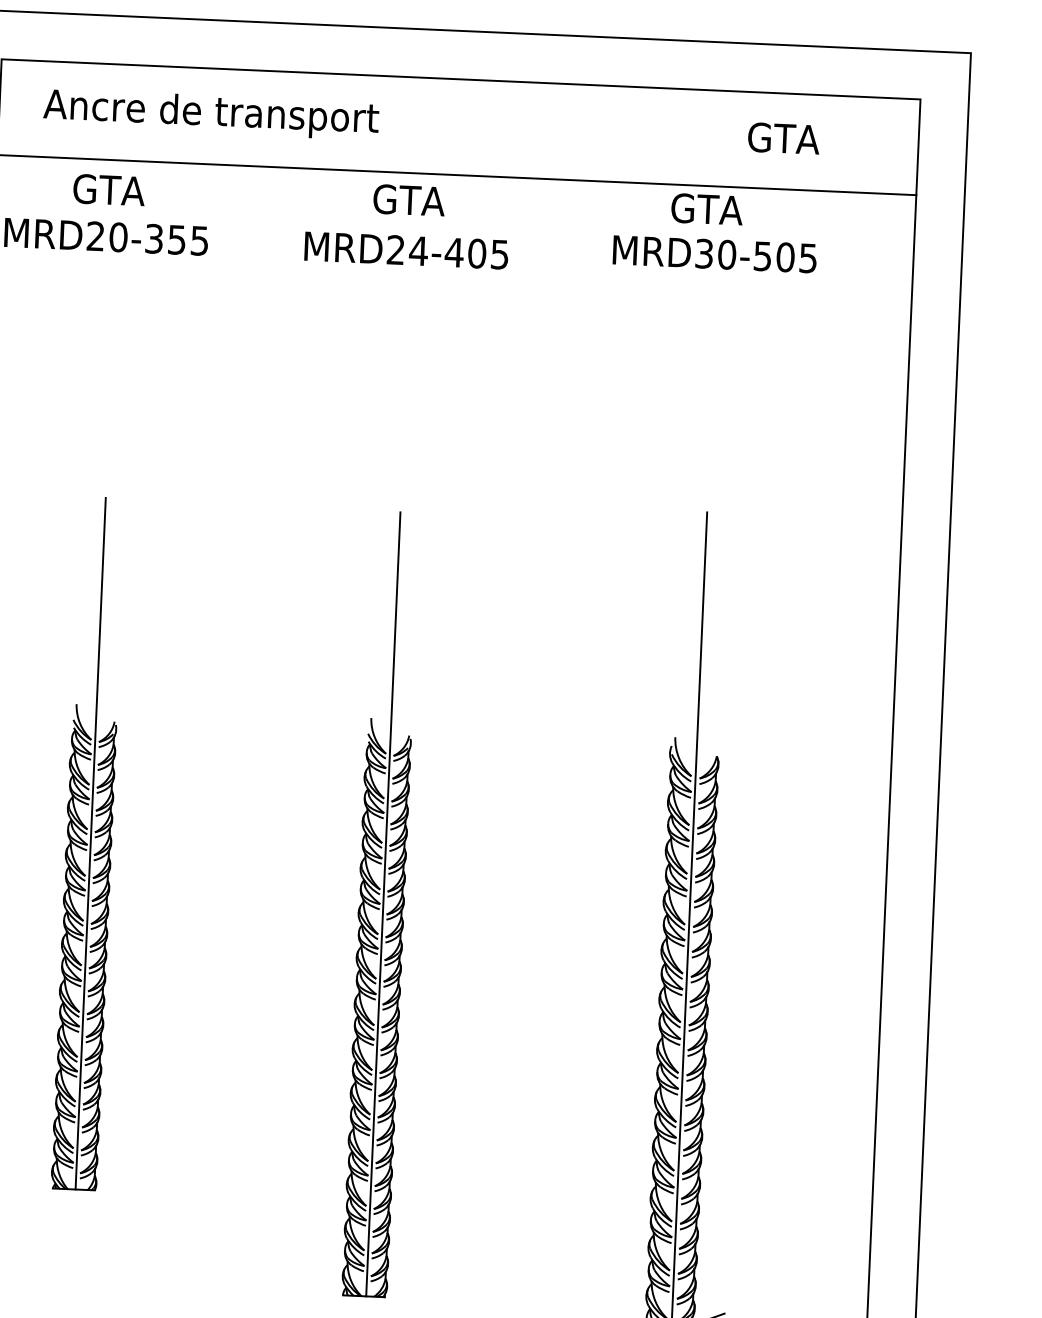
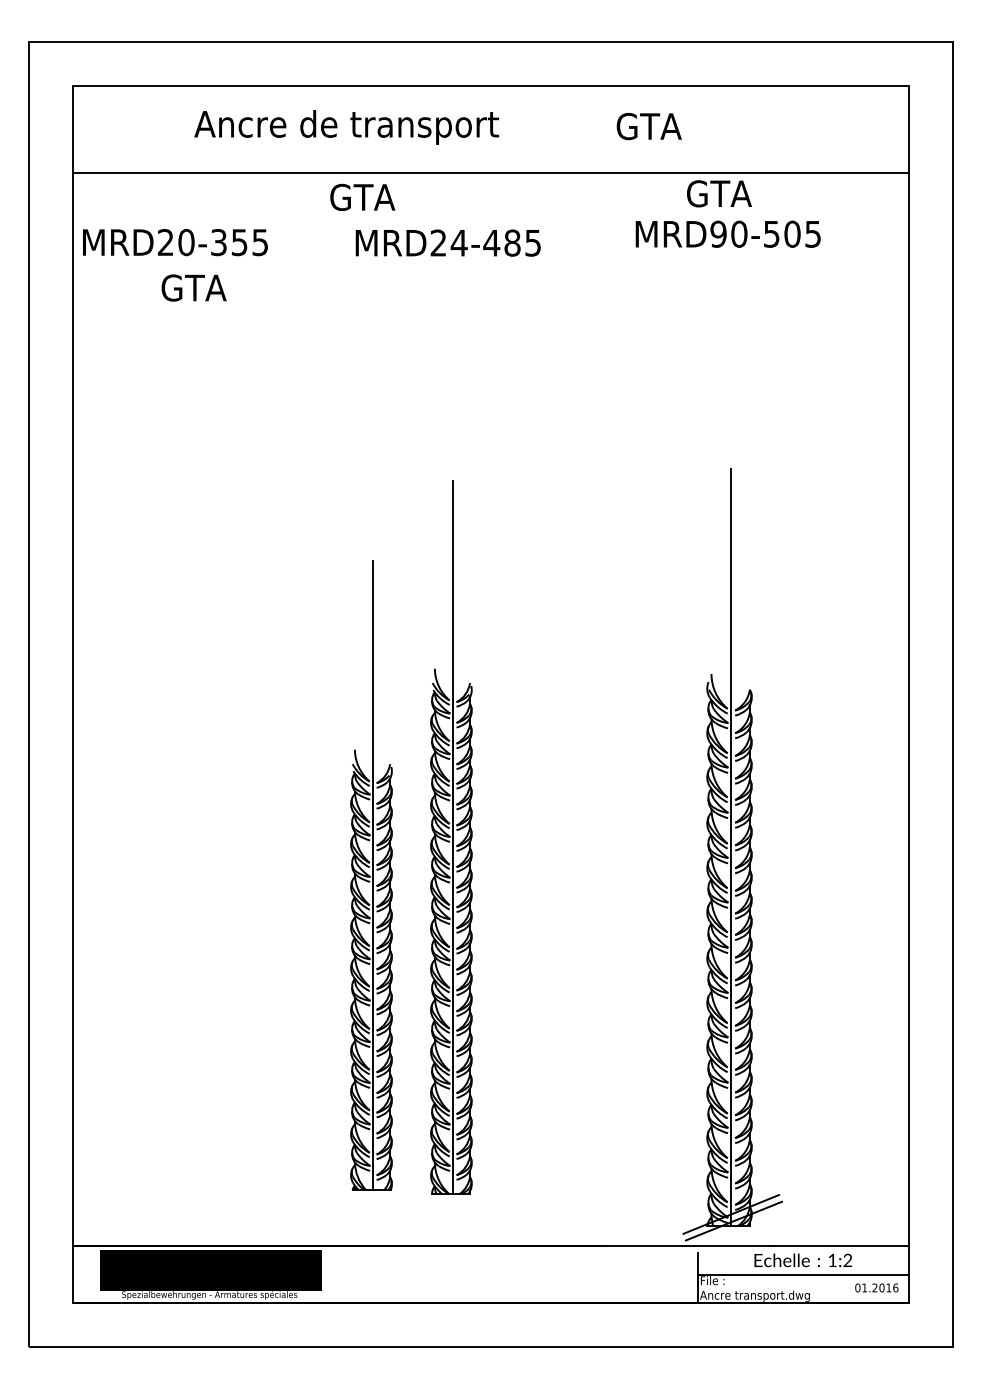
text: (211, 114) -> (346, 127), moved
text: (783, 138) -> (648, 126), moved
text: (108, 189) -> (193, 287), moved
text: (408, 200) -> (362, 197), moved
text: (477, 252) -> (512, 242), MRD24-405 -> MRD24-485
text: (704, 252) -> (718, 233), MRD30-505 -> MRD90-505
part: (88, 843) -> (371, 875), moved

